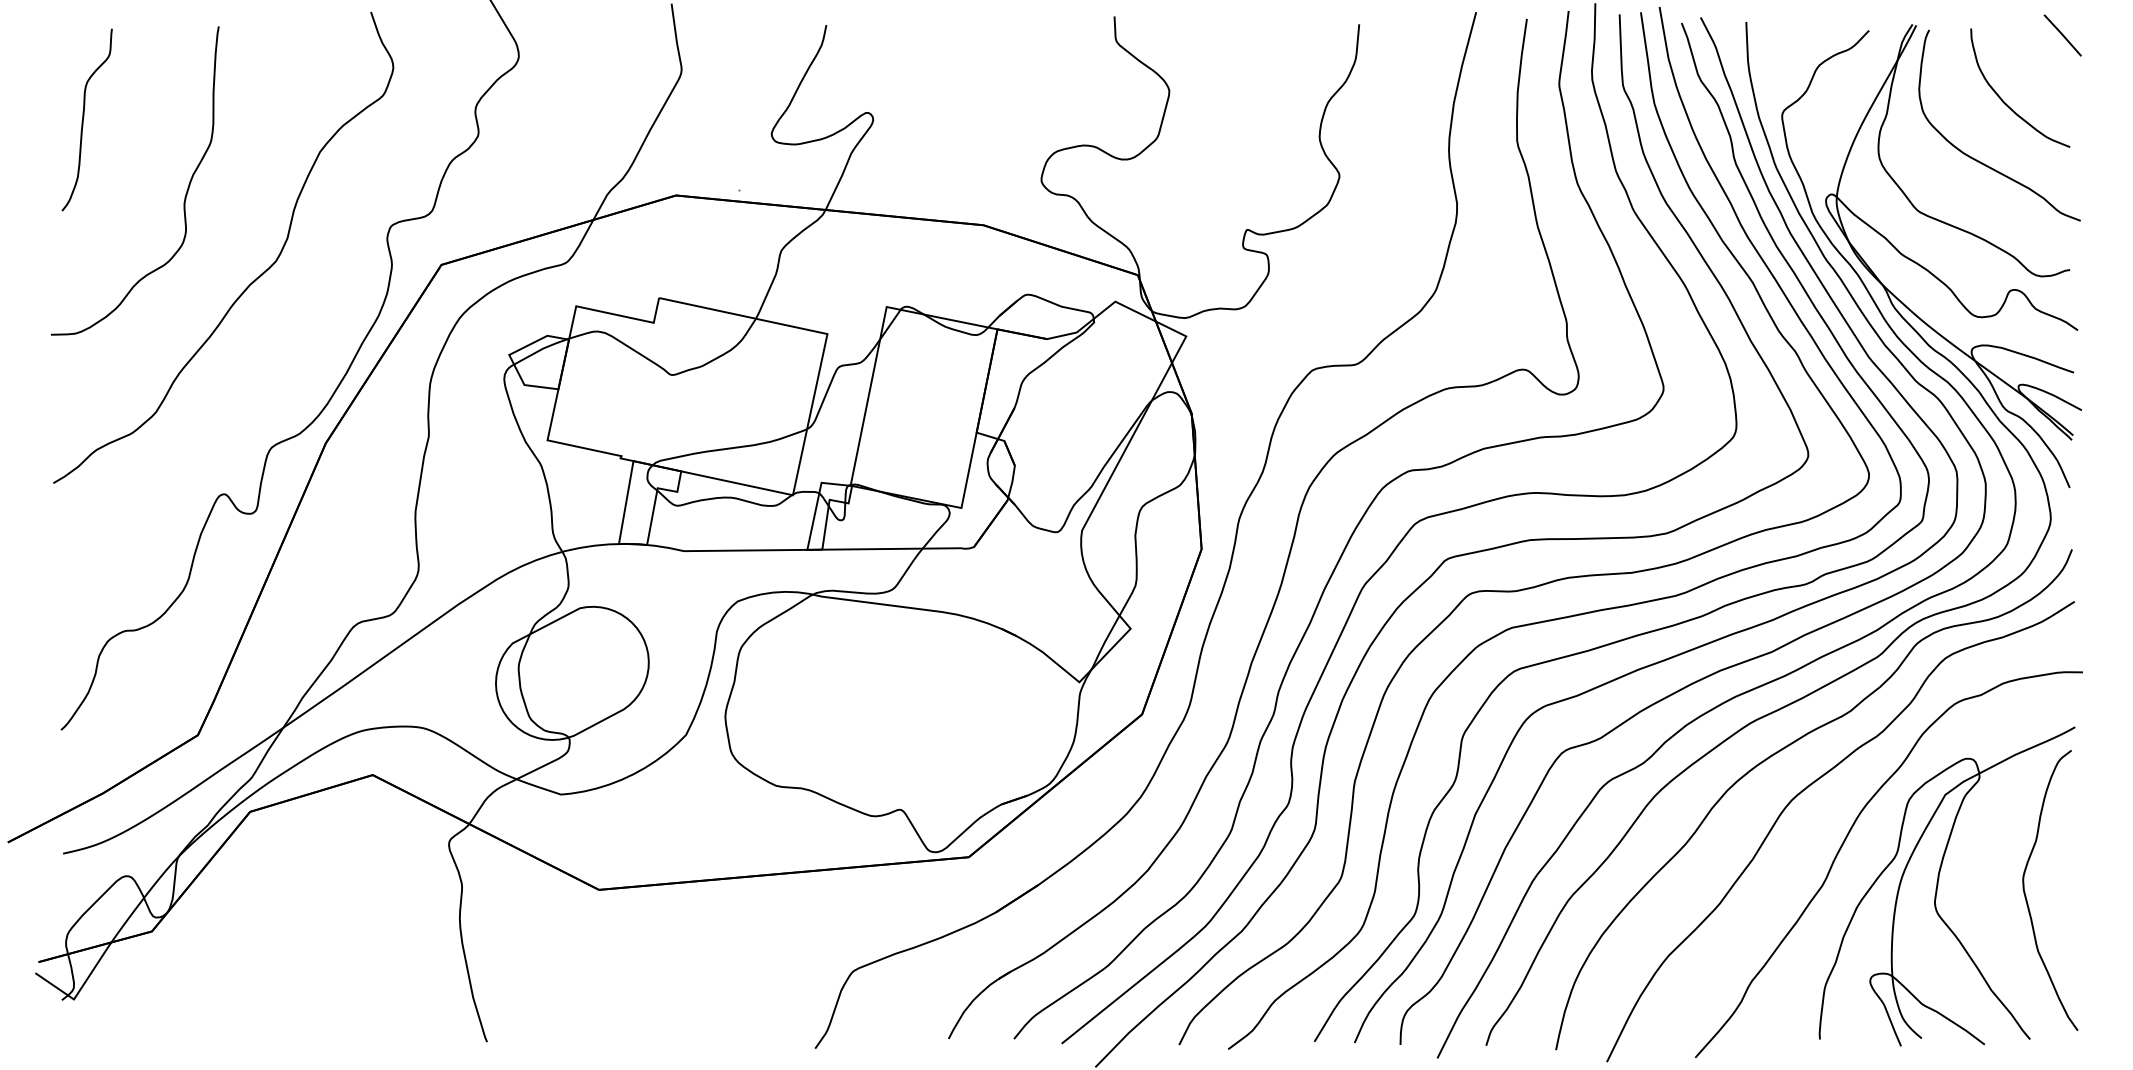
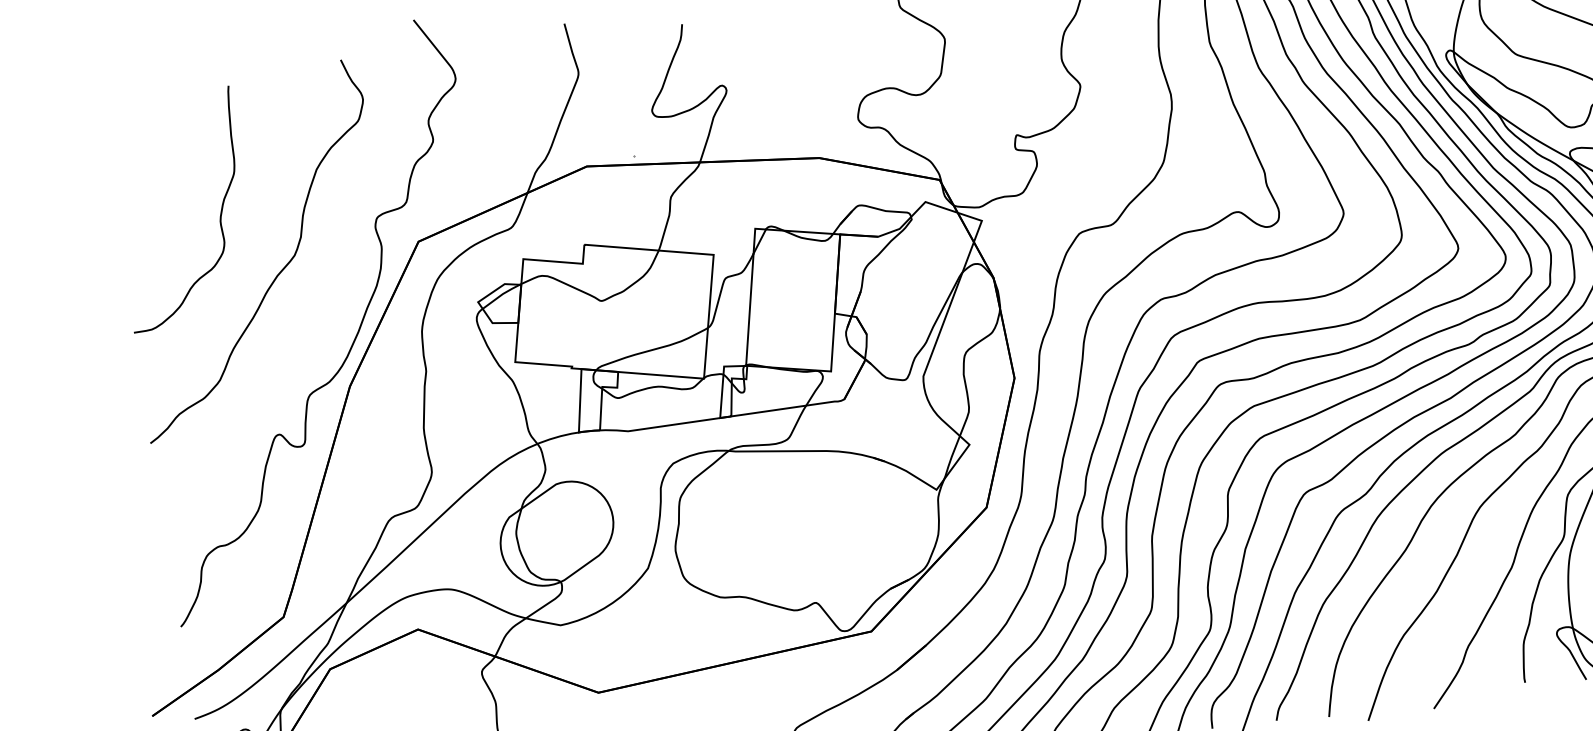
curve: (84, 117) -> (137, 167), removed

